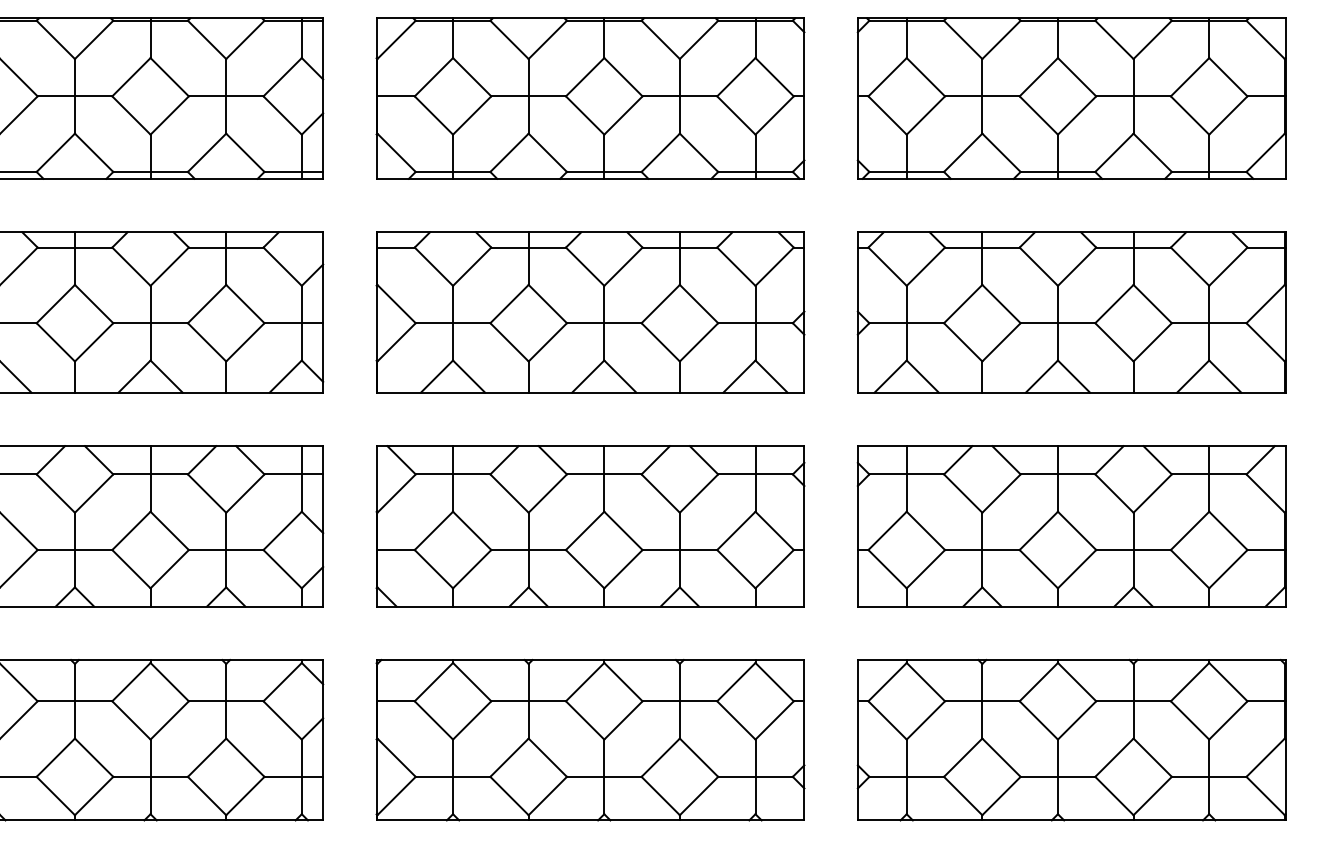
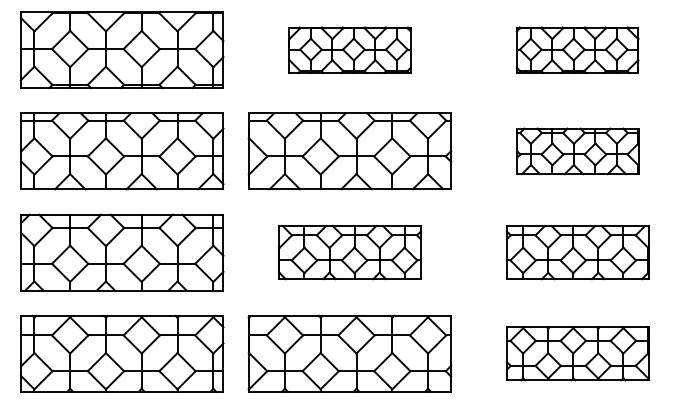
part: (589, 99) -> (349, 50), size x0.6
part: (1071, 99) -> (577, 50), size x0.6
part: (1071, 312) -> (577, 151), size x0.6
part: (589, 526) -> (349, 252), size x0.7
part: (1071, 526) -> (577, 252), size x0.7
part: (1071, 739) -> (577, 353), size x0.7

